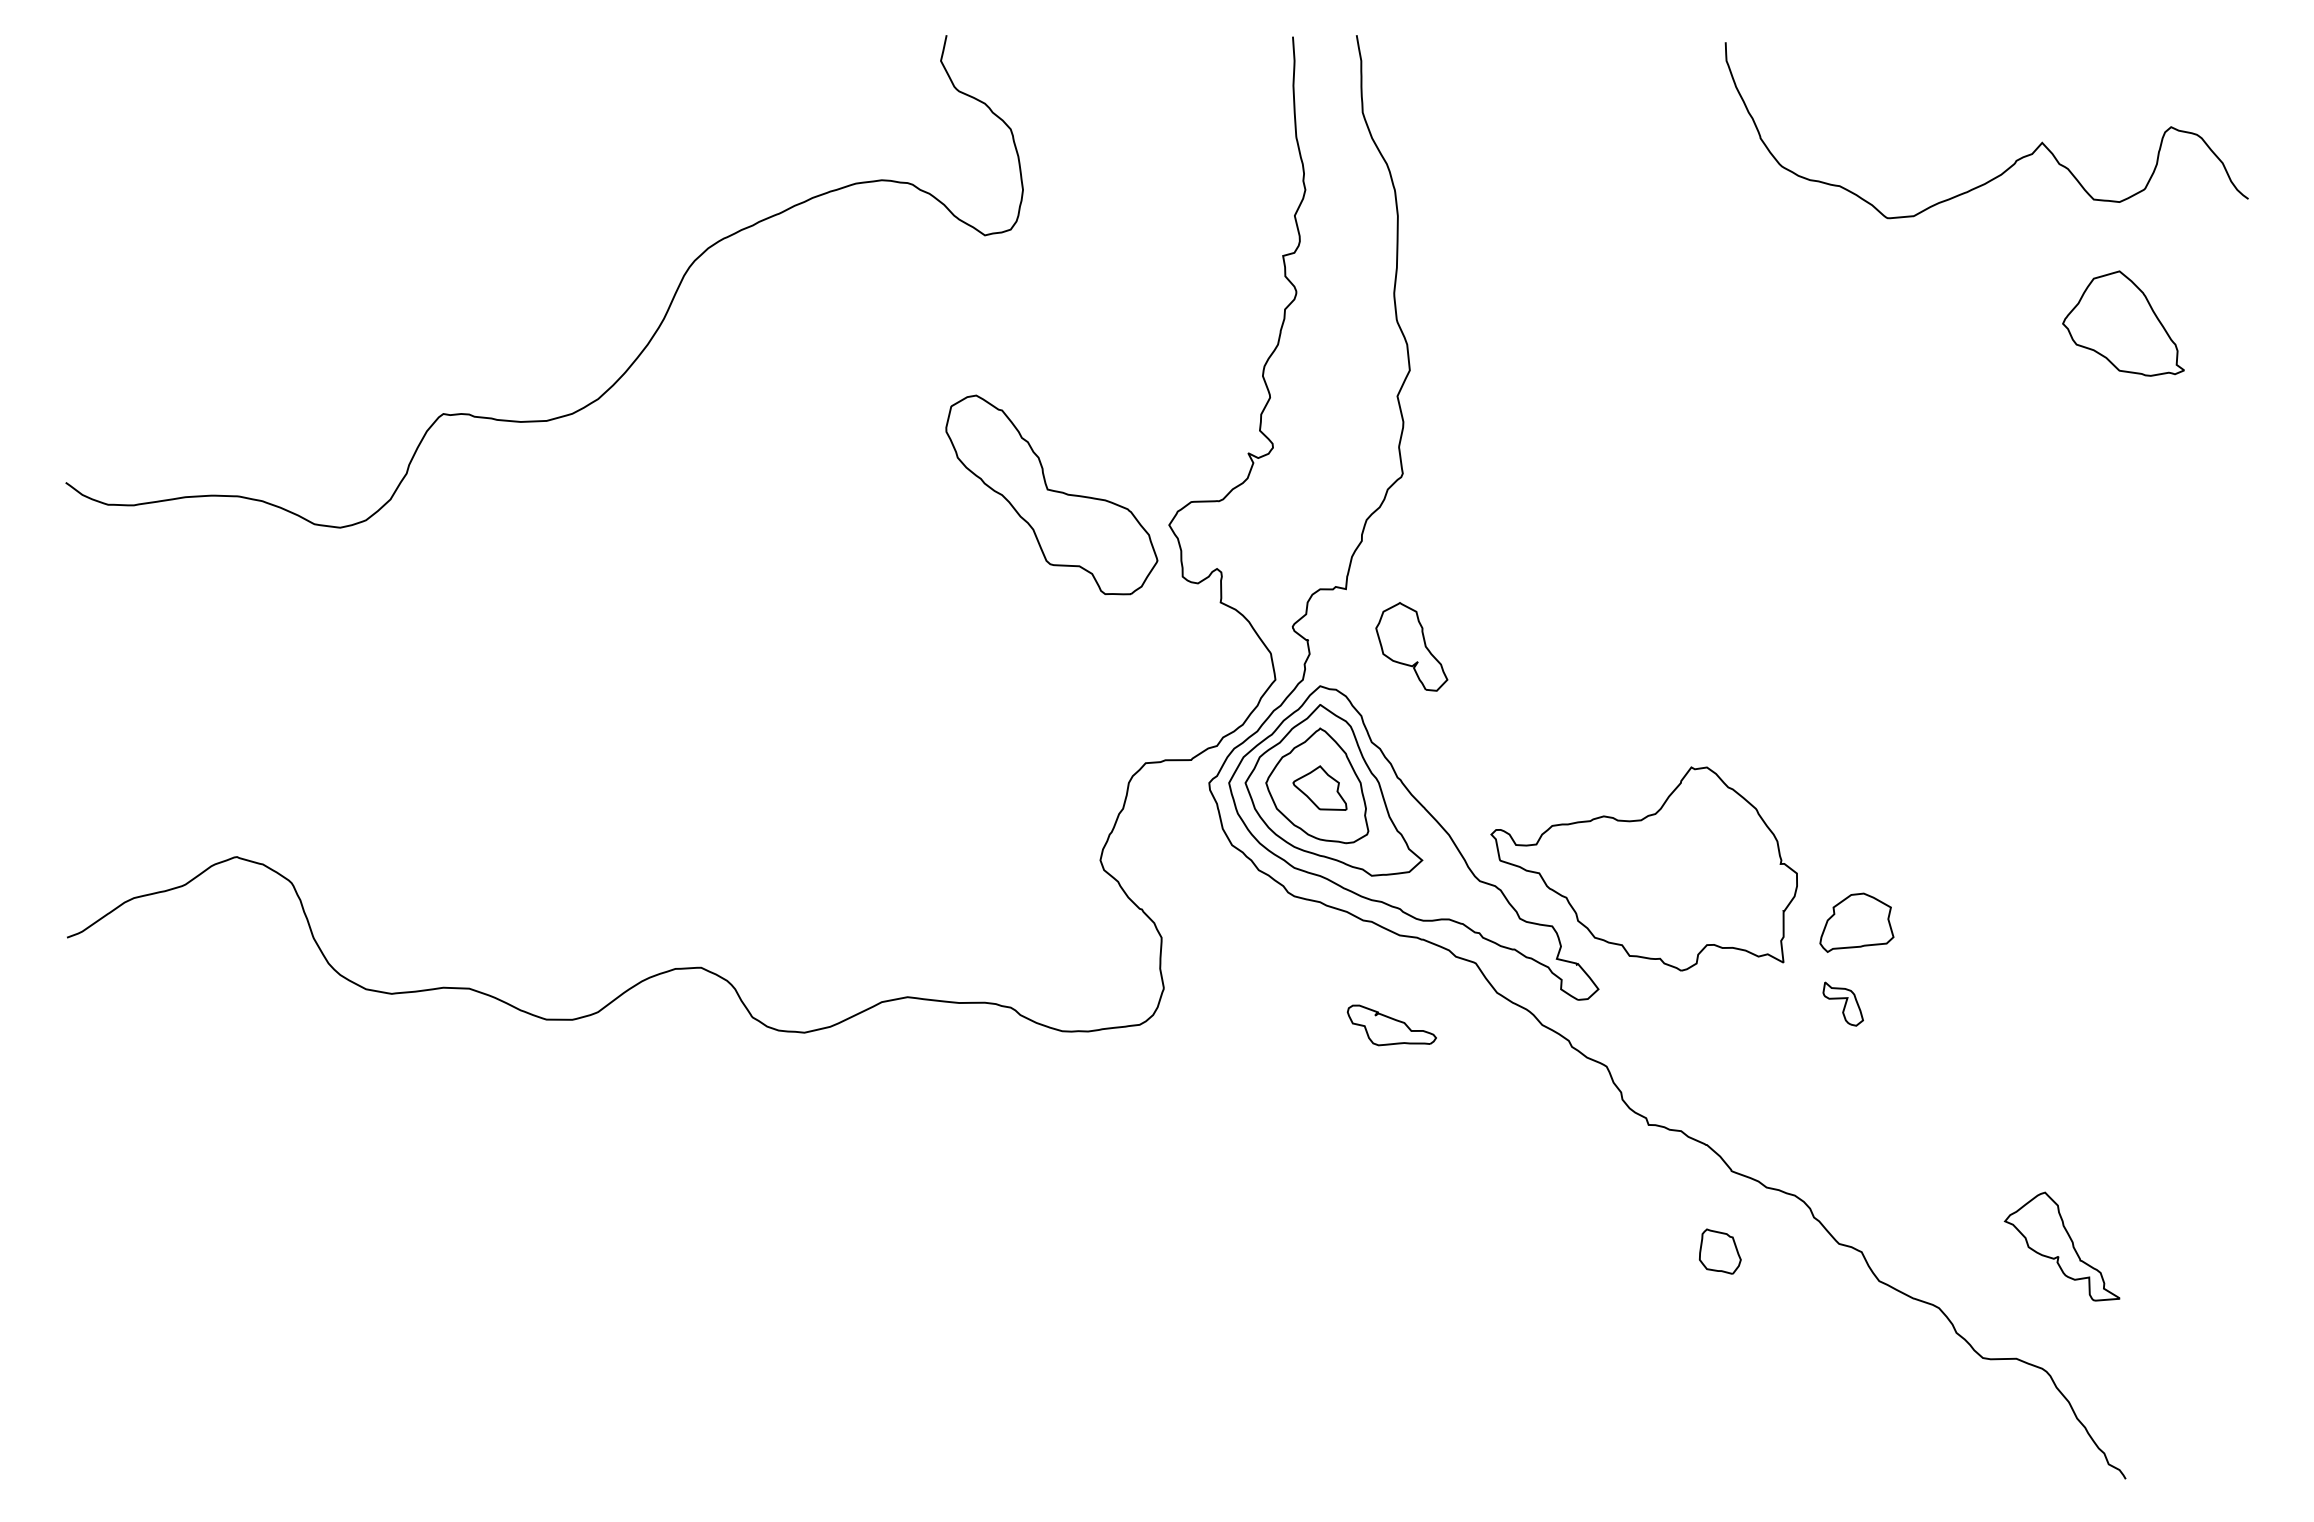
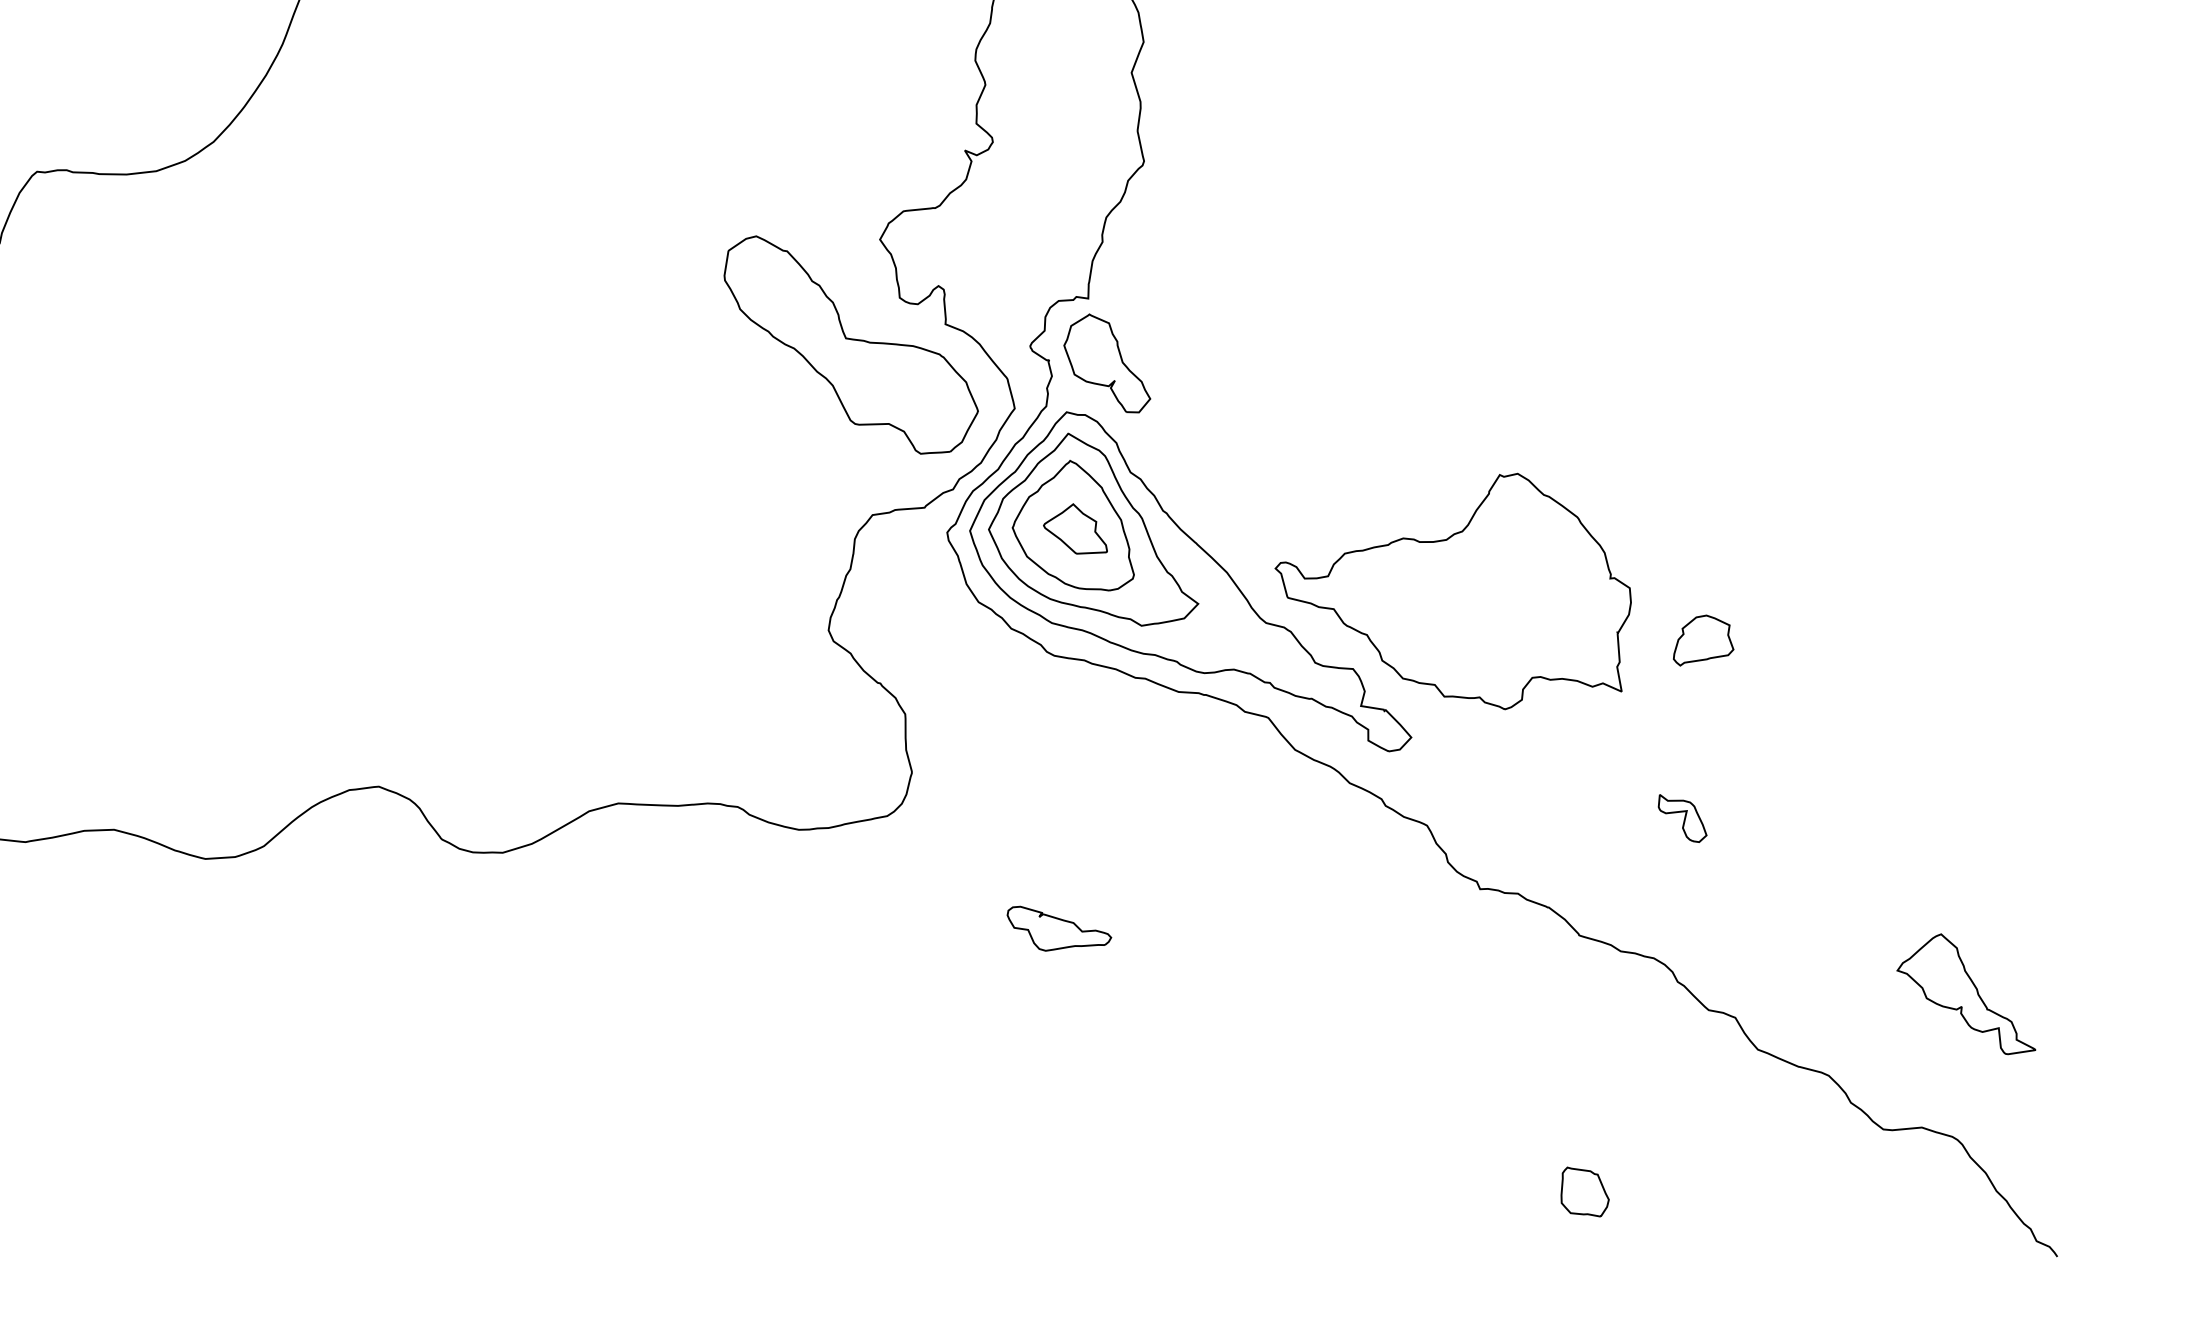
part: (1051, 494) -> (850, 343), moved
part: (1411, 646) -> (1106, 363), moved
part: (1856, 922) -> (1702, 639), size x0.71
part: (1842, 1003) -> (1681, 817), moved
part: (1391, 1025) -> (1058, 926), moved
part: (1719, 1251) -> (1583, 1191), moved

